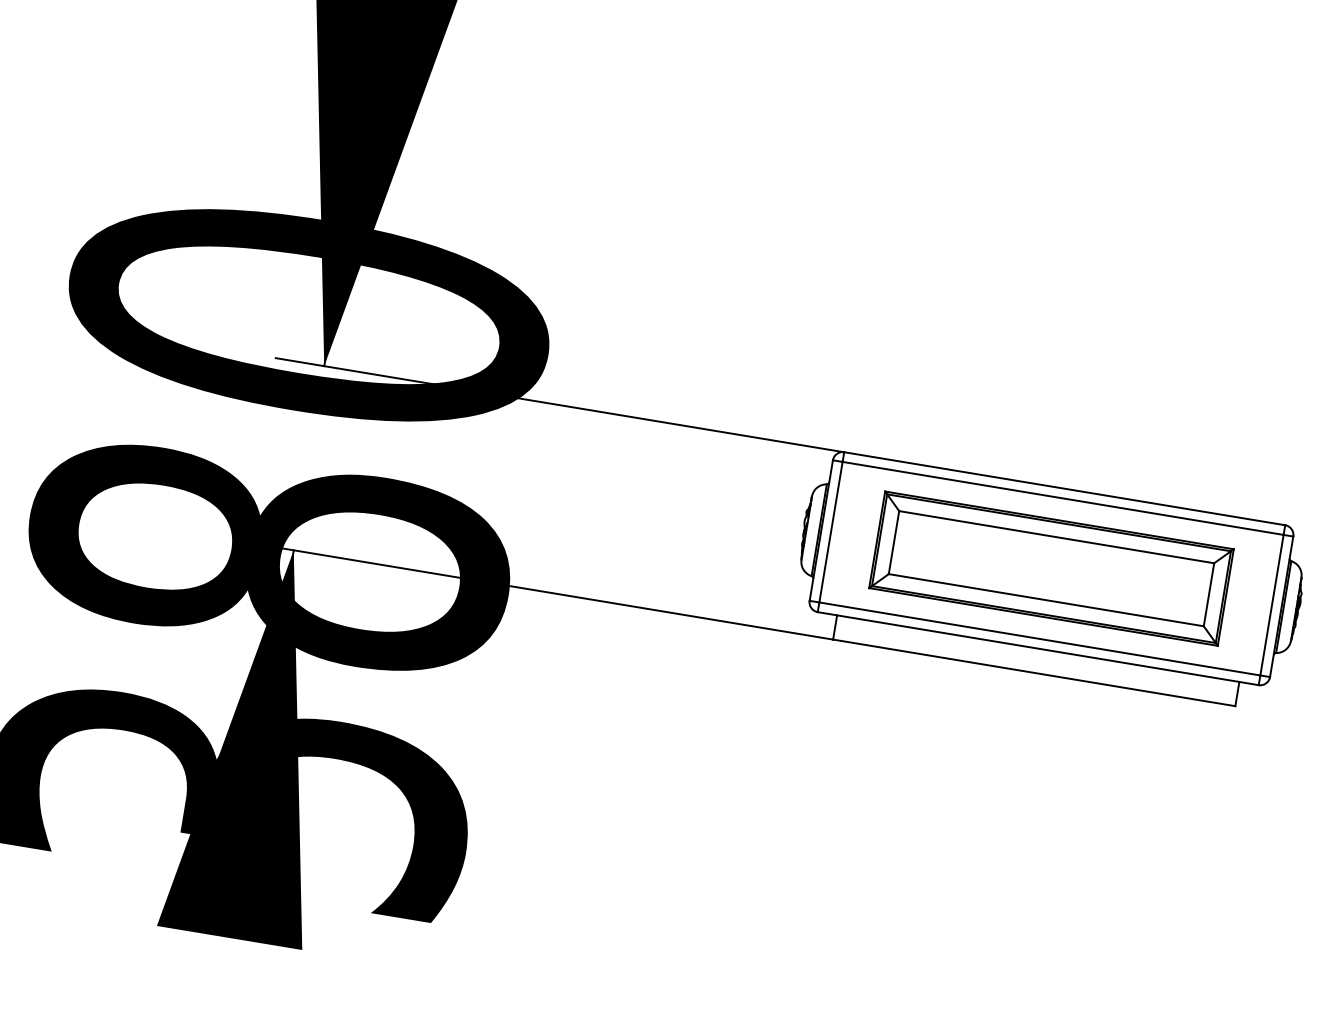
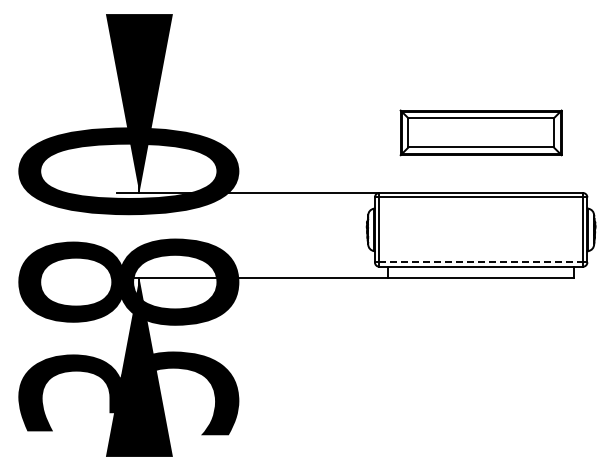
part: (1050, 567) -> (480, 132), moved
line: (1040, 639) -> (481, 262), solid -> dashed

